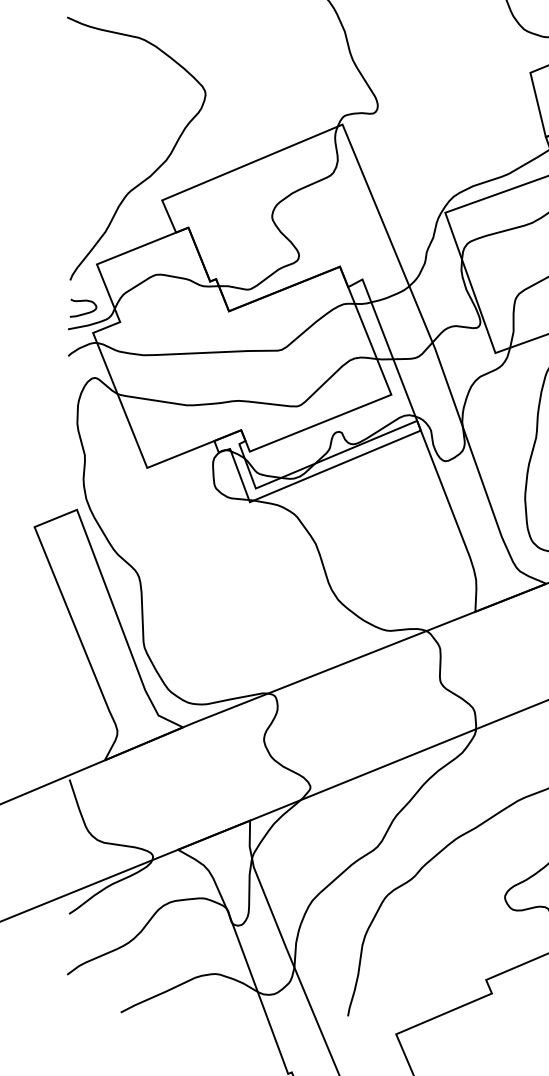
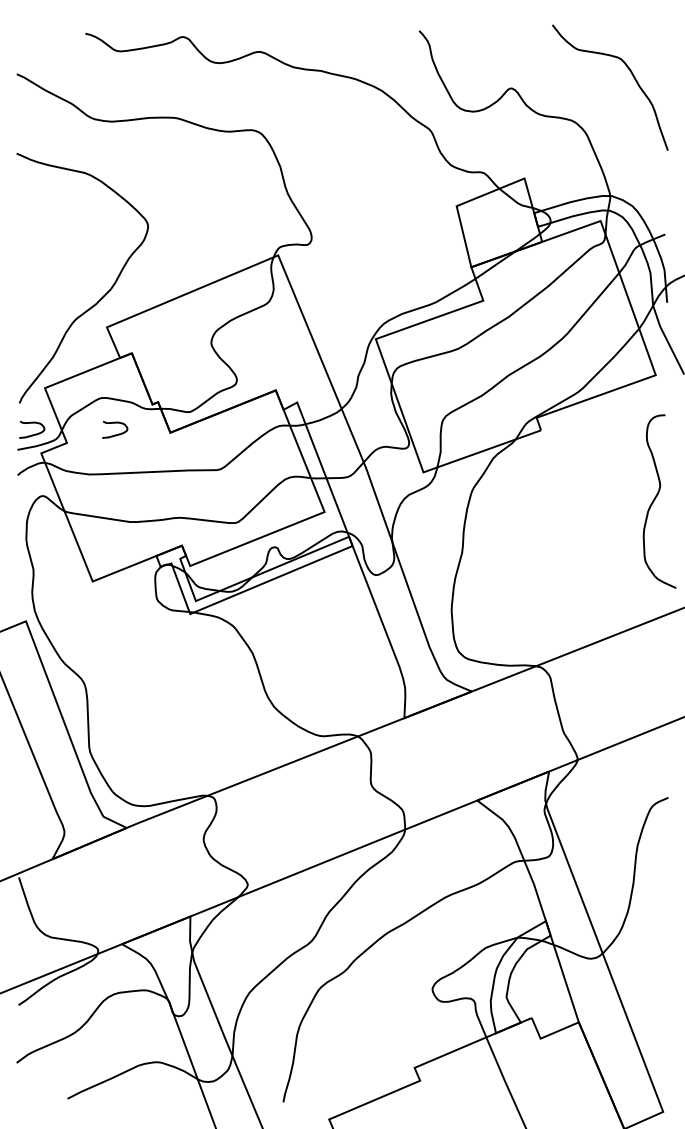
curve: (174, 312) -> (118, 433), added

